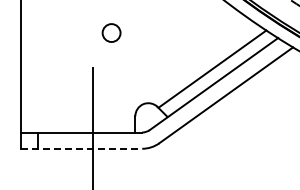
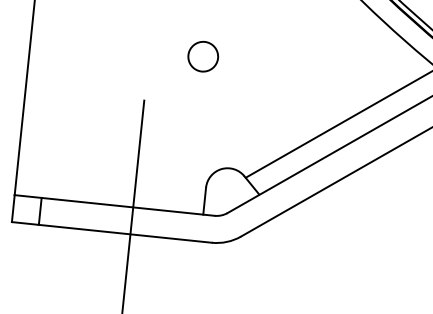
circle: (111, 32) -> (203, 55), moved
line: (82, 148) -> (113, 232), dashed -> solid

